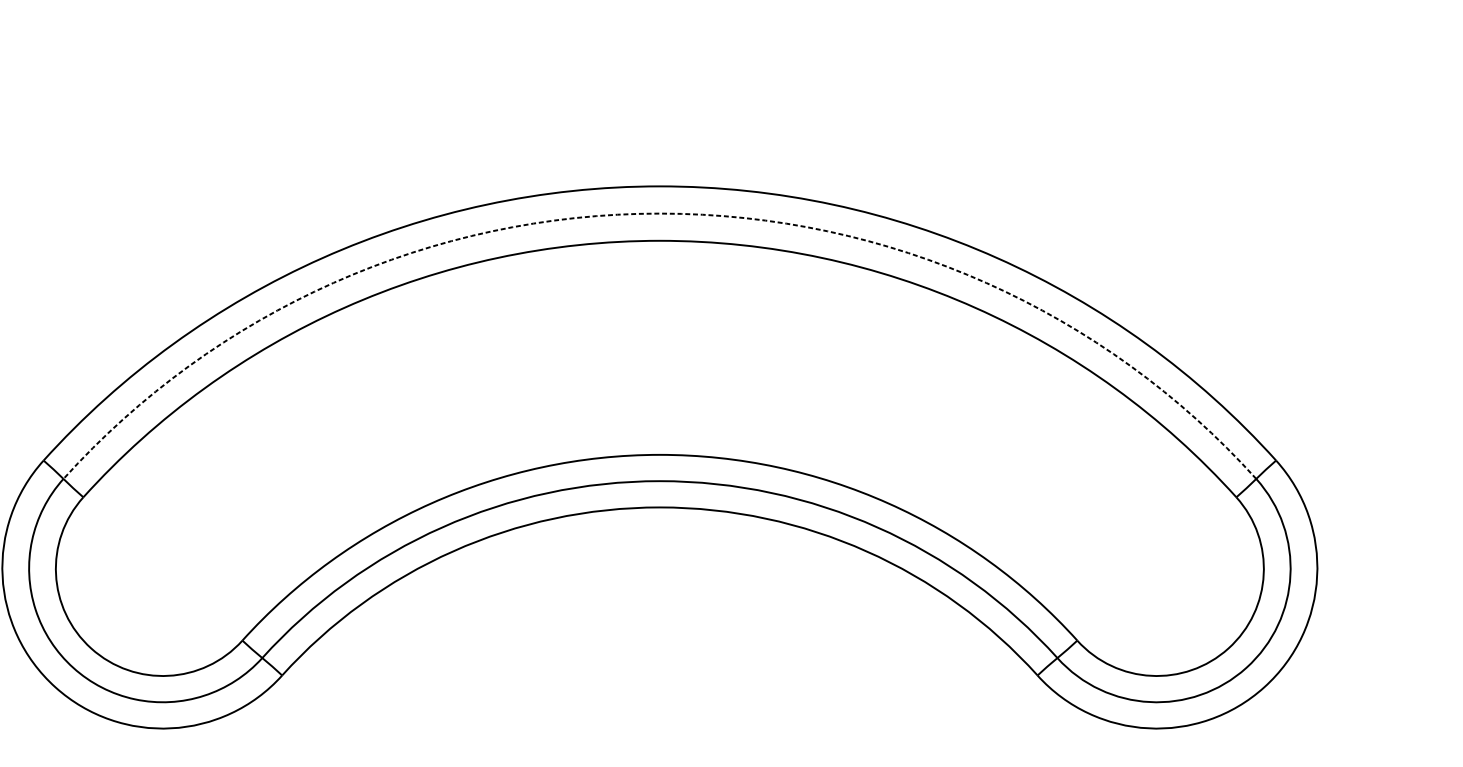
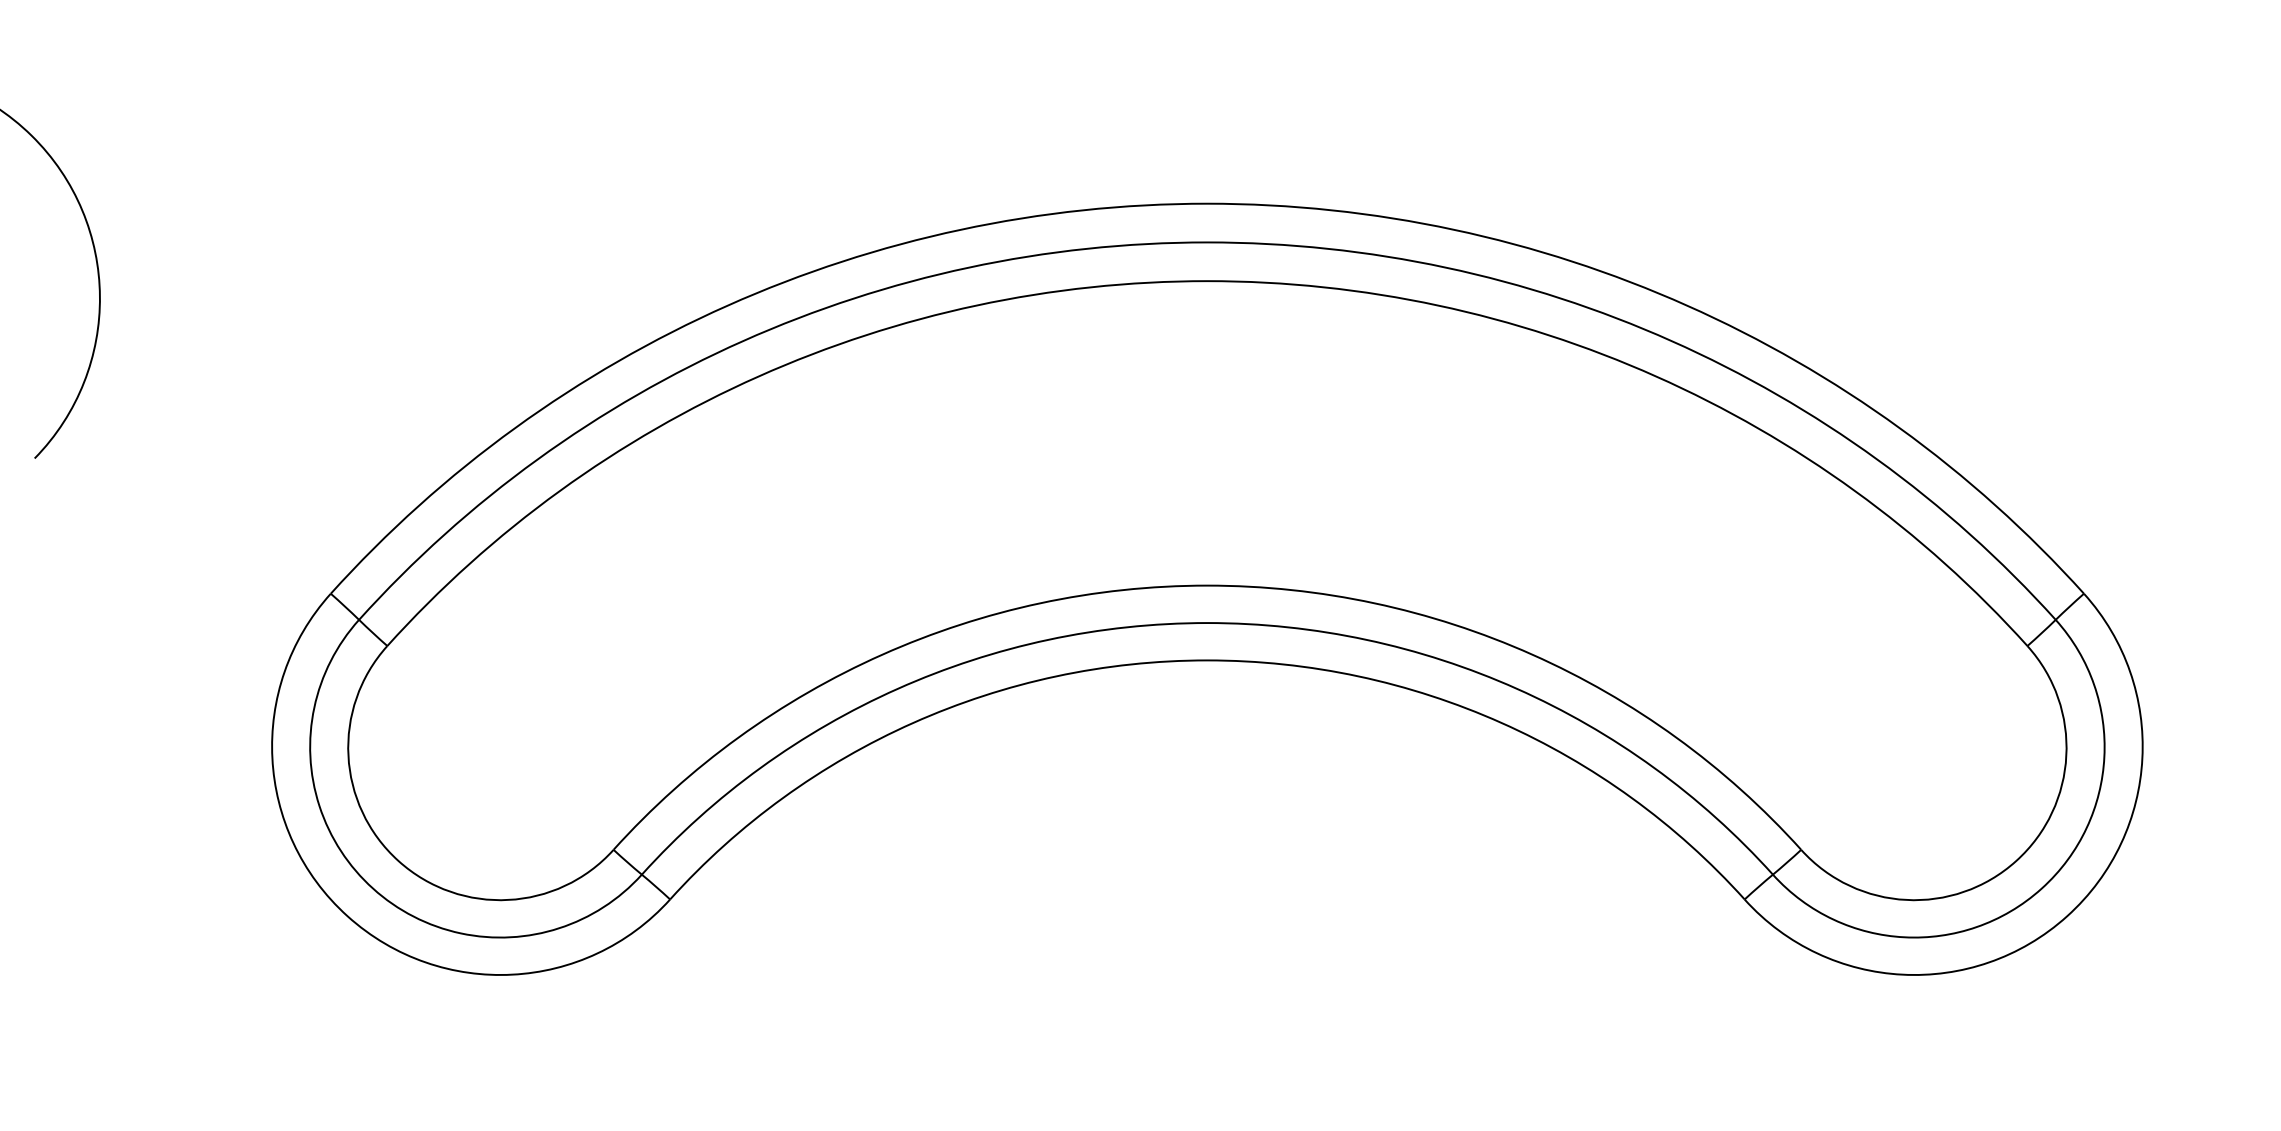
arc: (659, 213) -> (1207, 242), dashed -> solid

